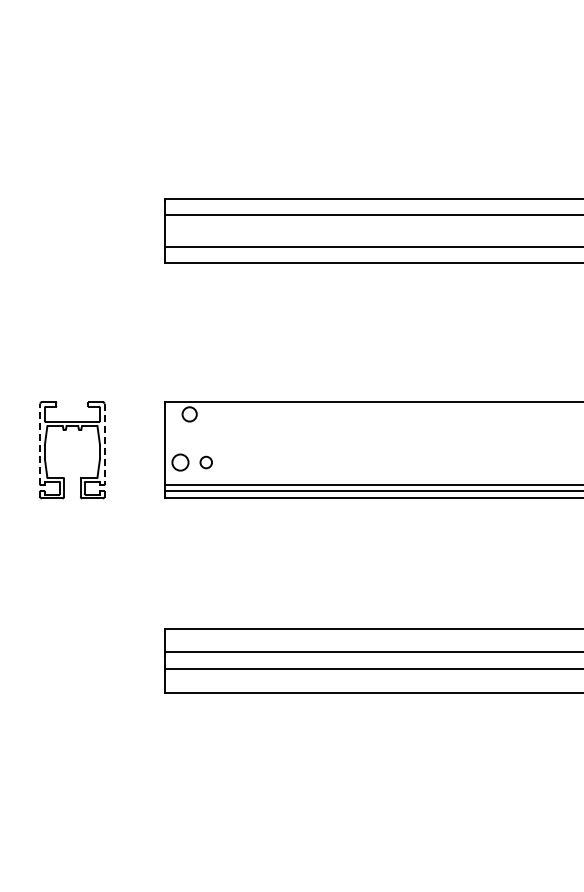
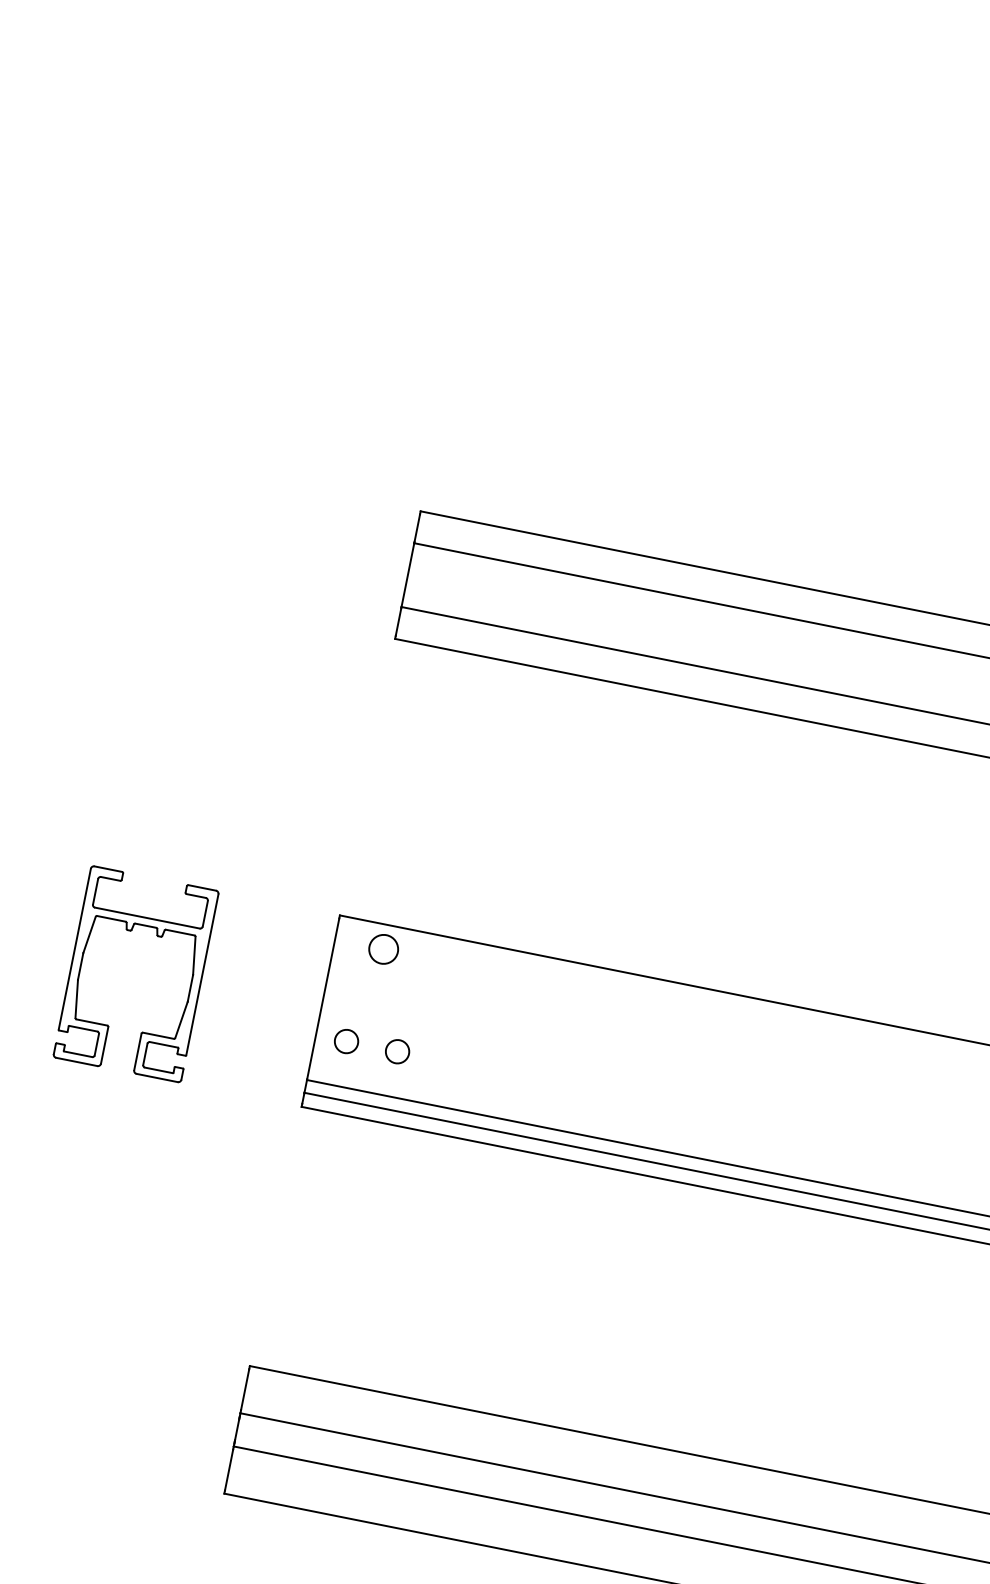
line: (40, 443) -> (75, 947), dashed -> solid
line: (104, 444) -> (202, 975), dashed -> solid
circle: (180, 462) -> (346, 1041), size x0.71

